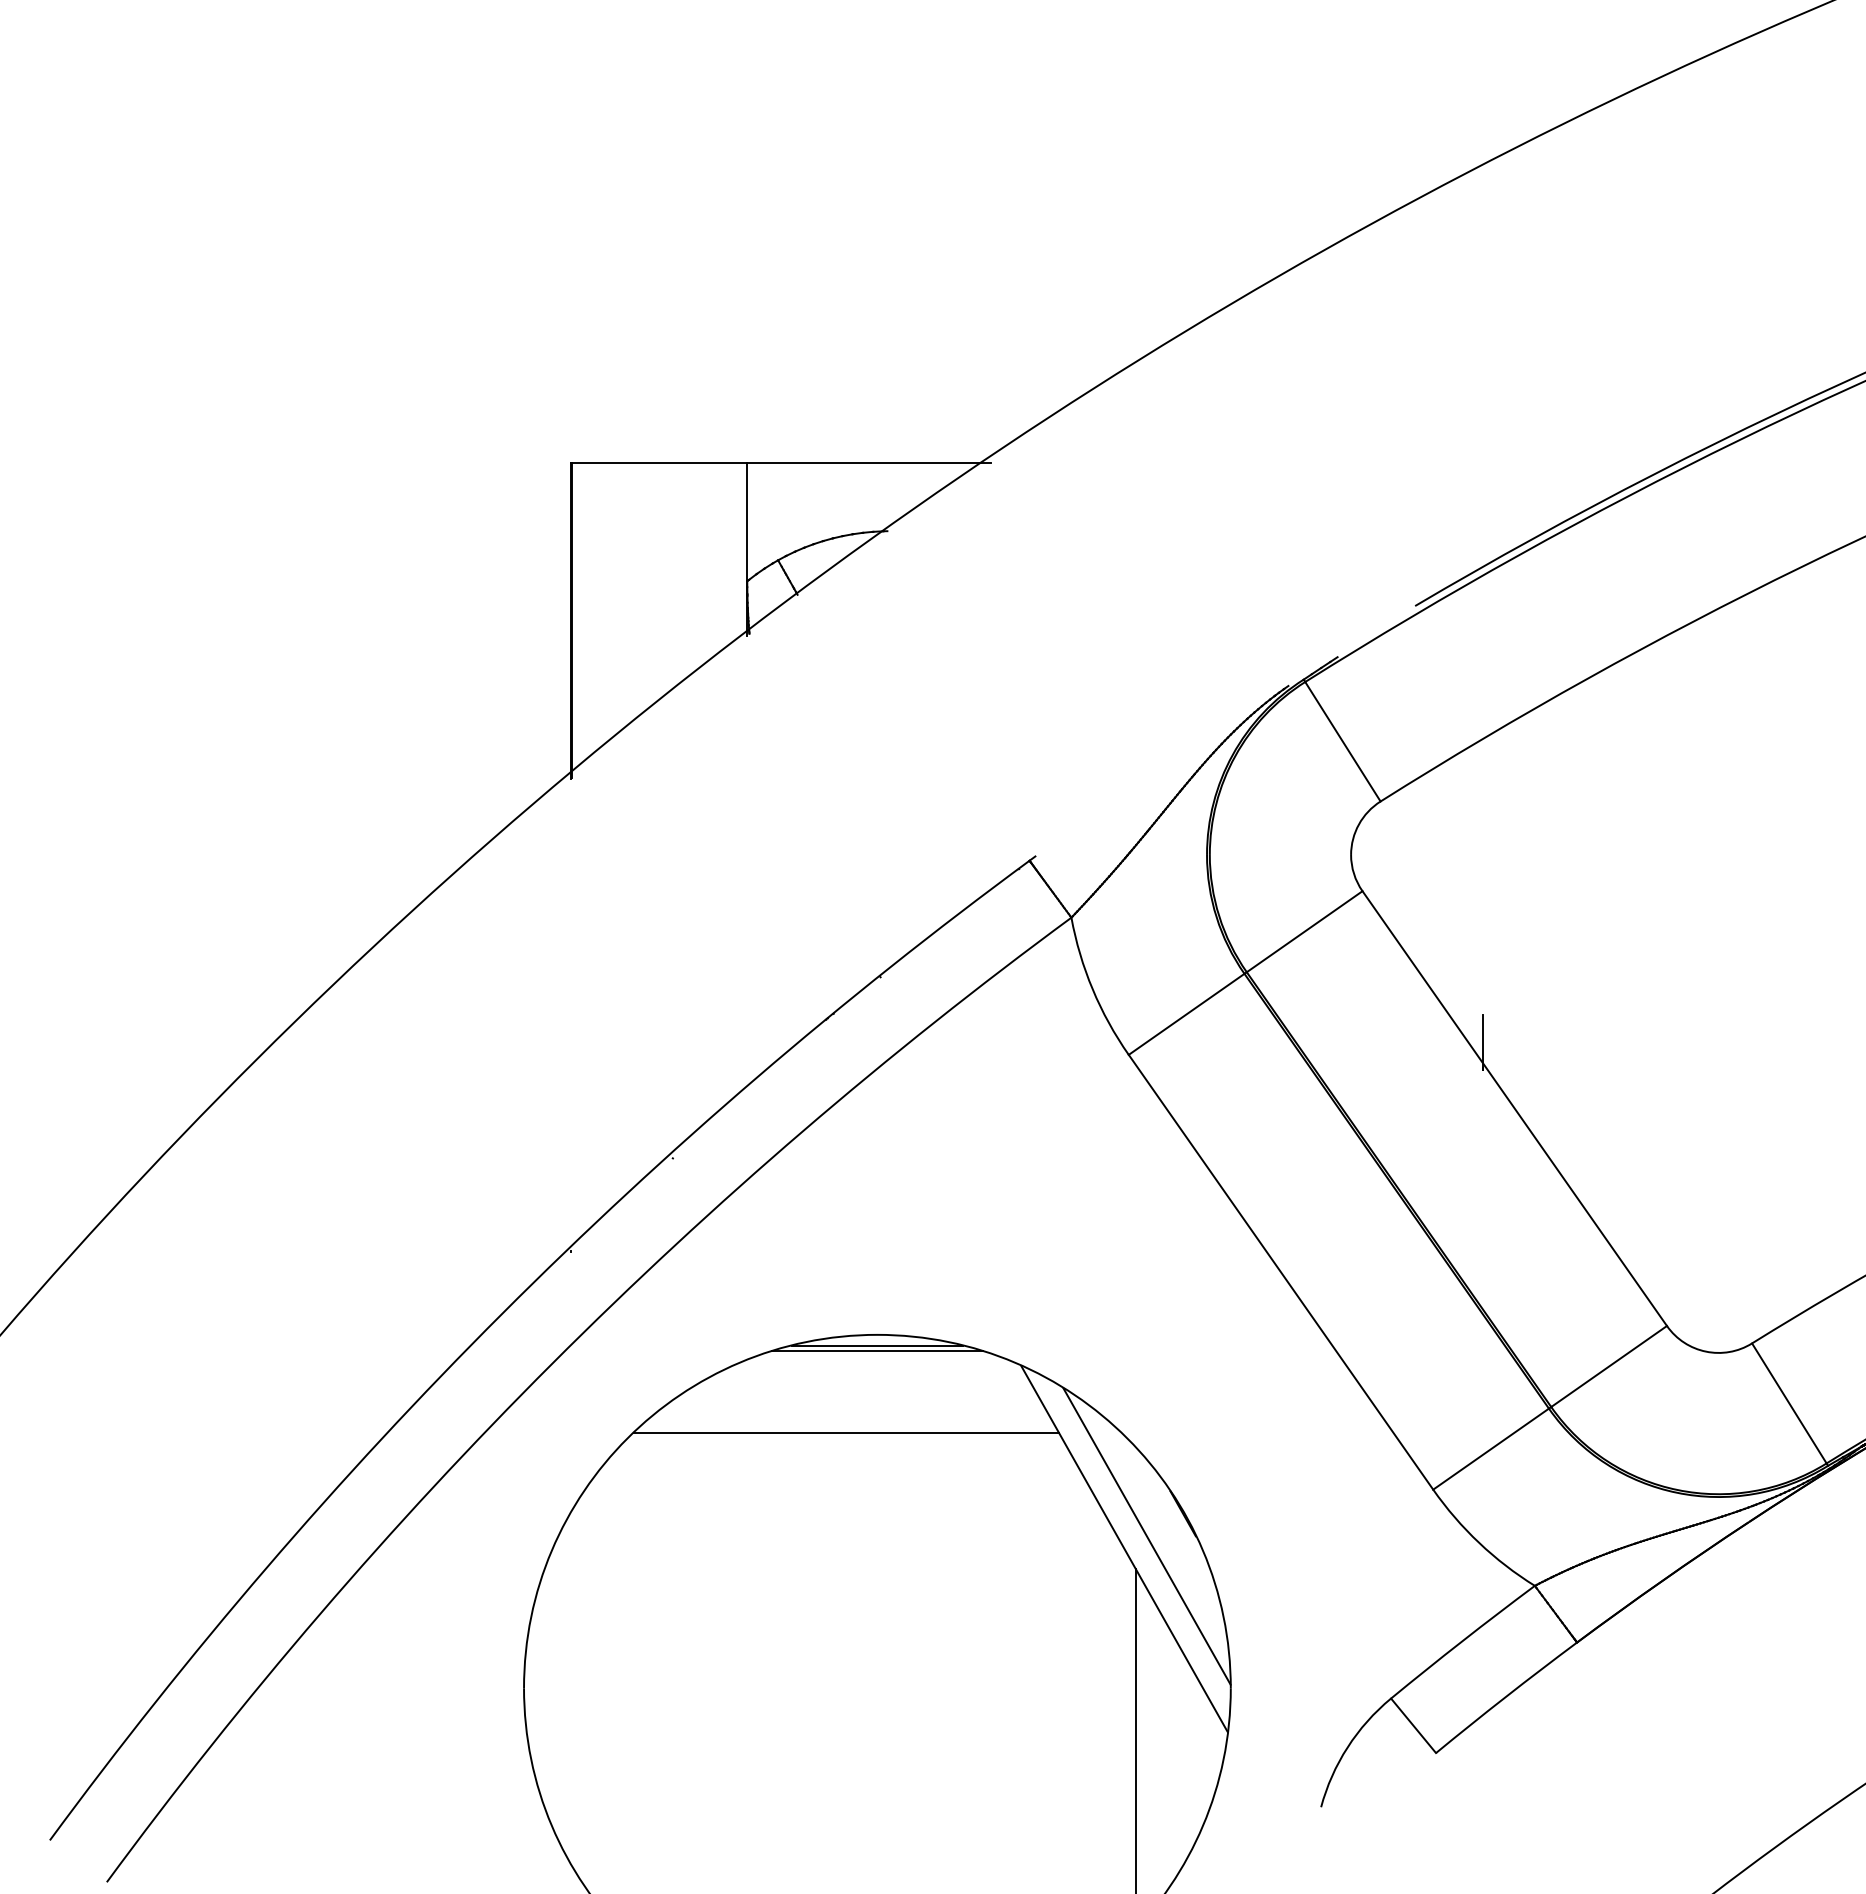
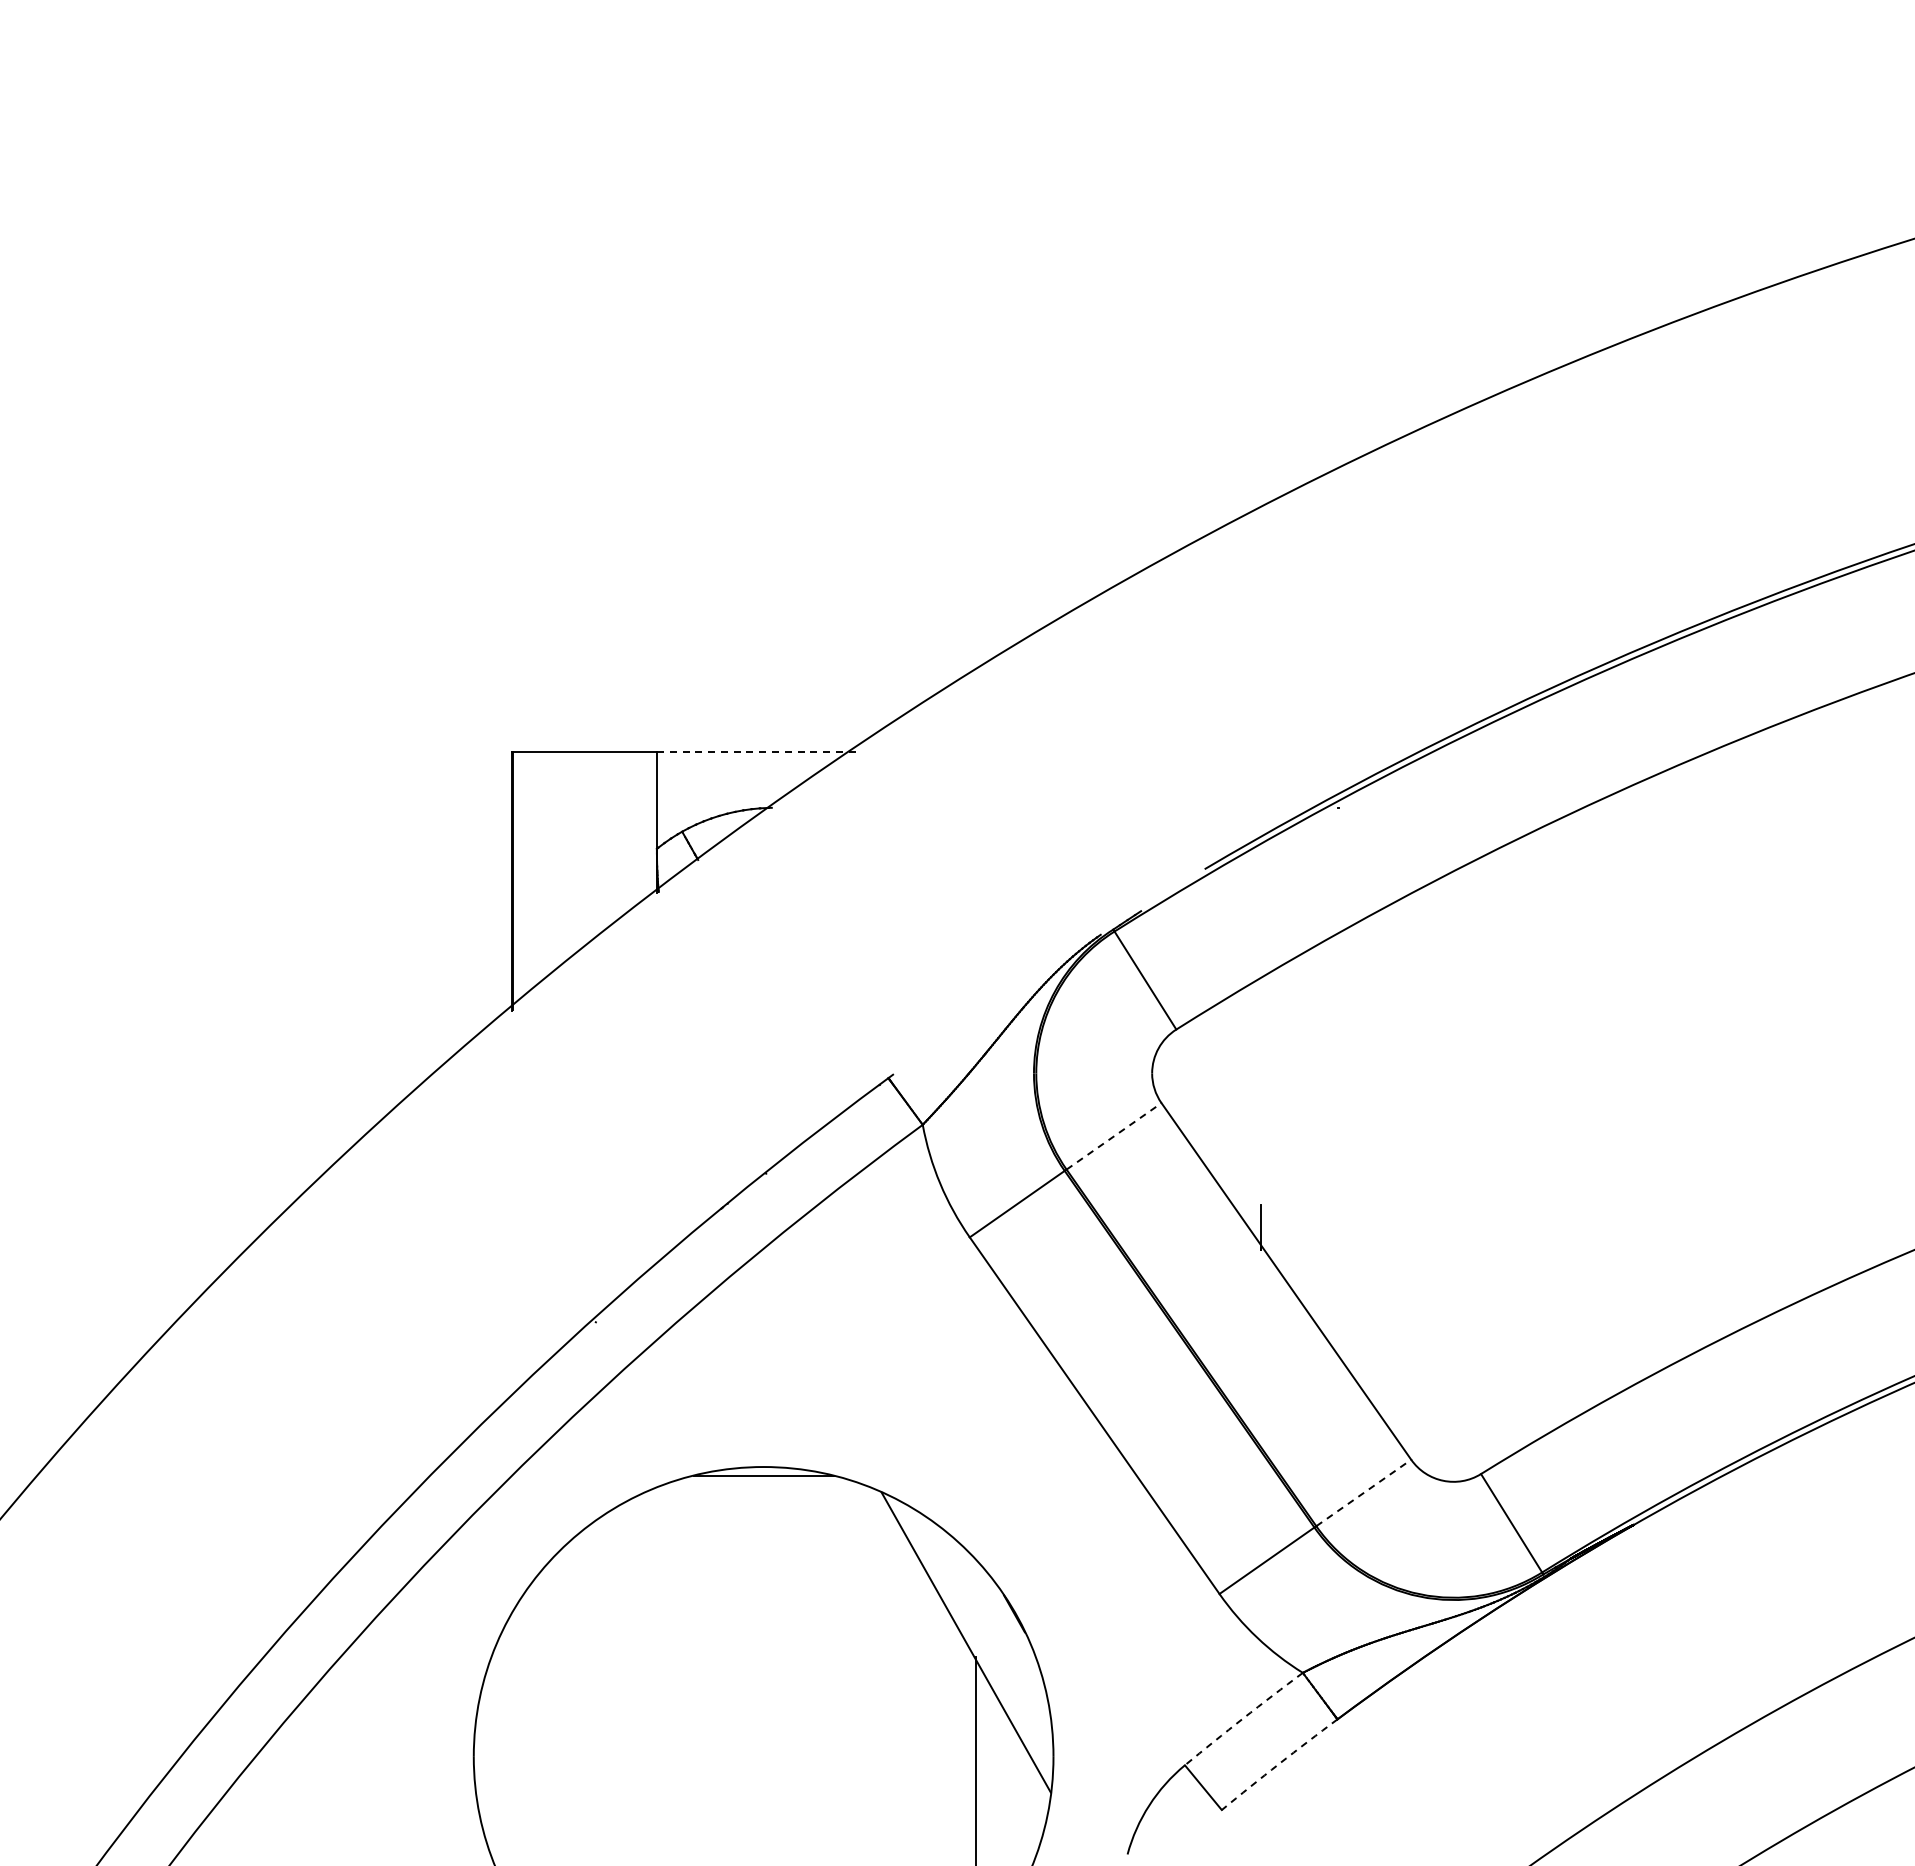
line: (869, 462) -> (757, 751), solid -> dashed
line: (1305, 931) -> (1114, 1136), solid -> dashed
line: (877, 1351) -> (763, 1480), removed
line: (1608, 1365) -> (1363, 1492), solid -> dashed
line: (846, 1432) -> (738, 1547), removed
line: (1146, 1536) -> (984, 1632), removed
arc: (1462, 1641) -> (1243, 1718), solid -> dashed
arc: (1506, 1697) -> (1279, 1764), solid -> dashed

